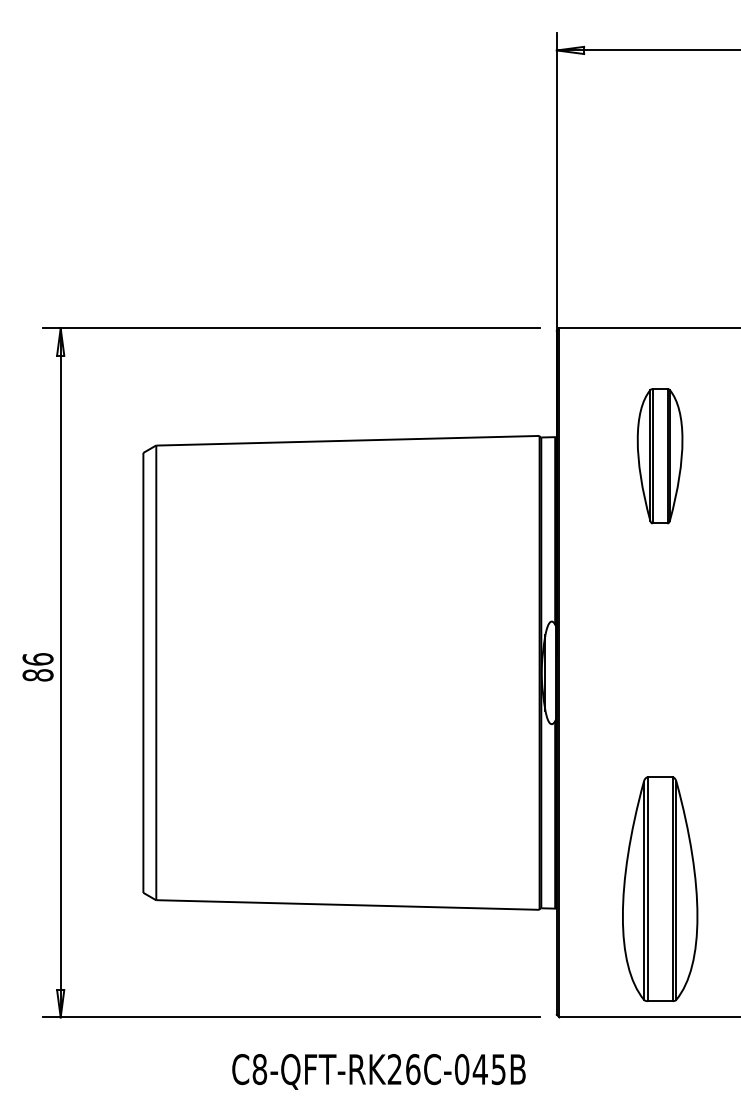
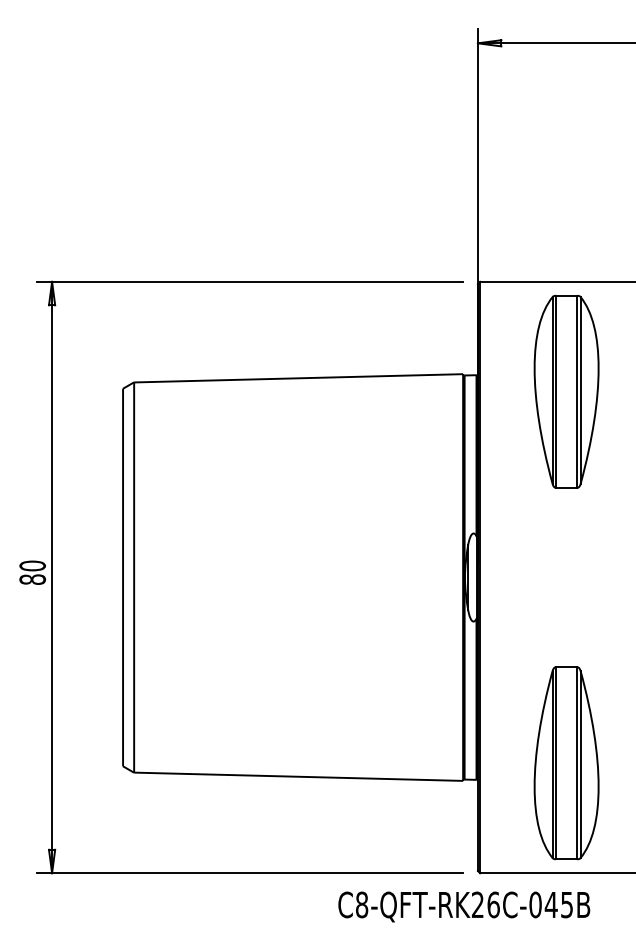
part: (660, 456) -> (566, 391), size x1.67
text: (37, 658) -> (32, 565), 86 -> 80
text: (379, 1071) -> (464, 906), moved

